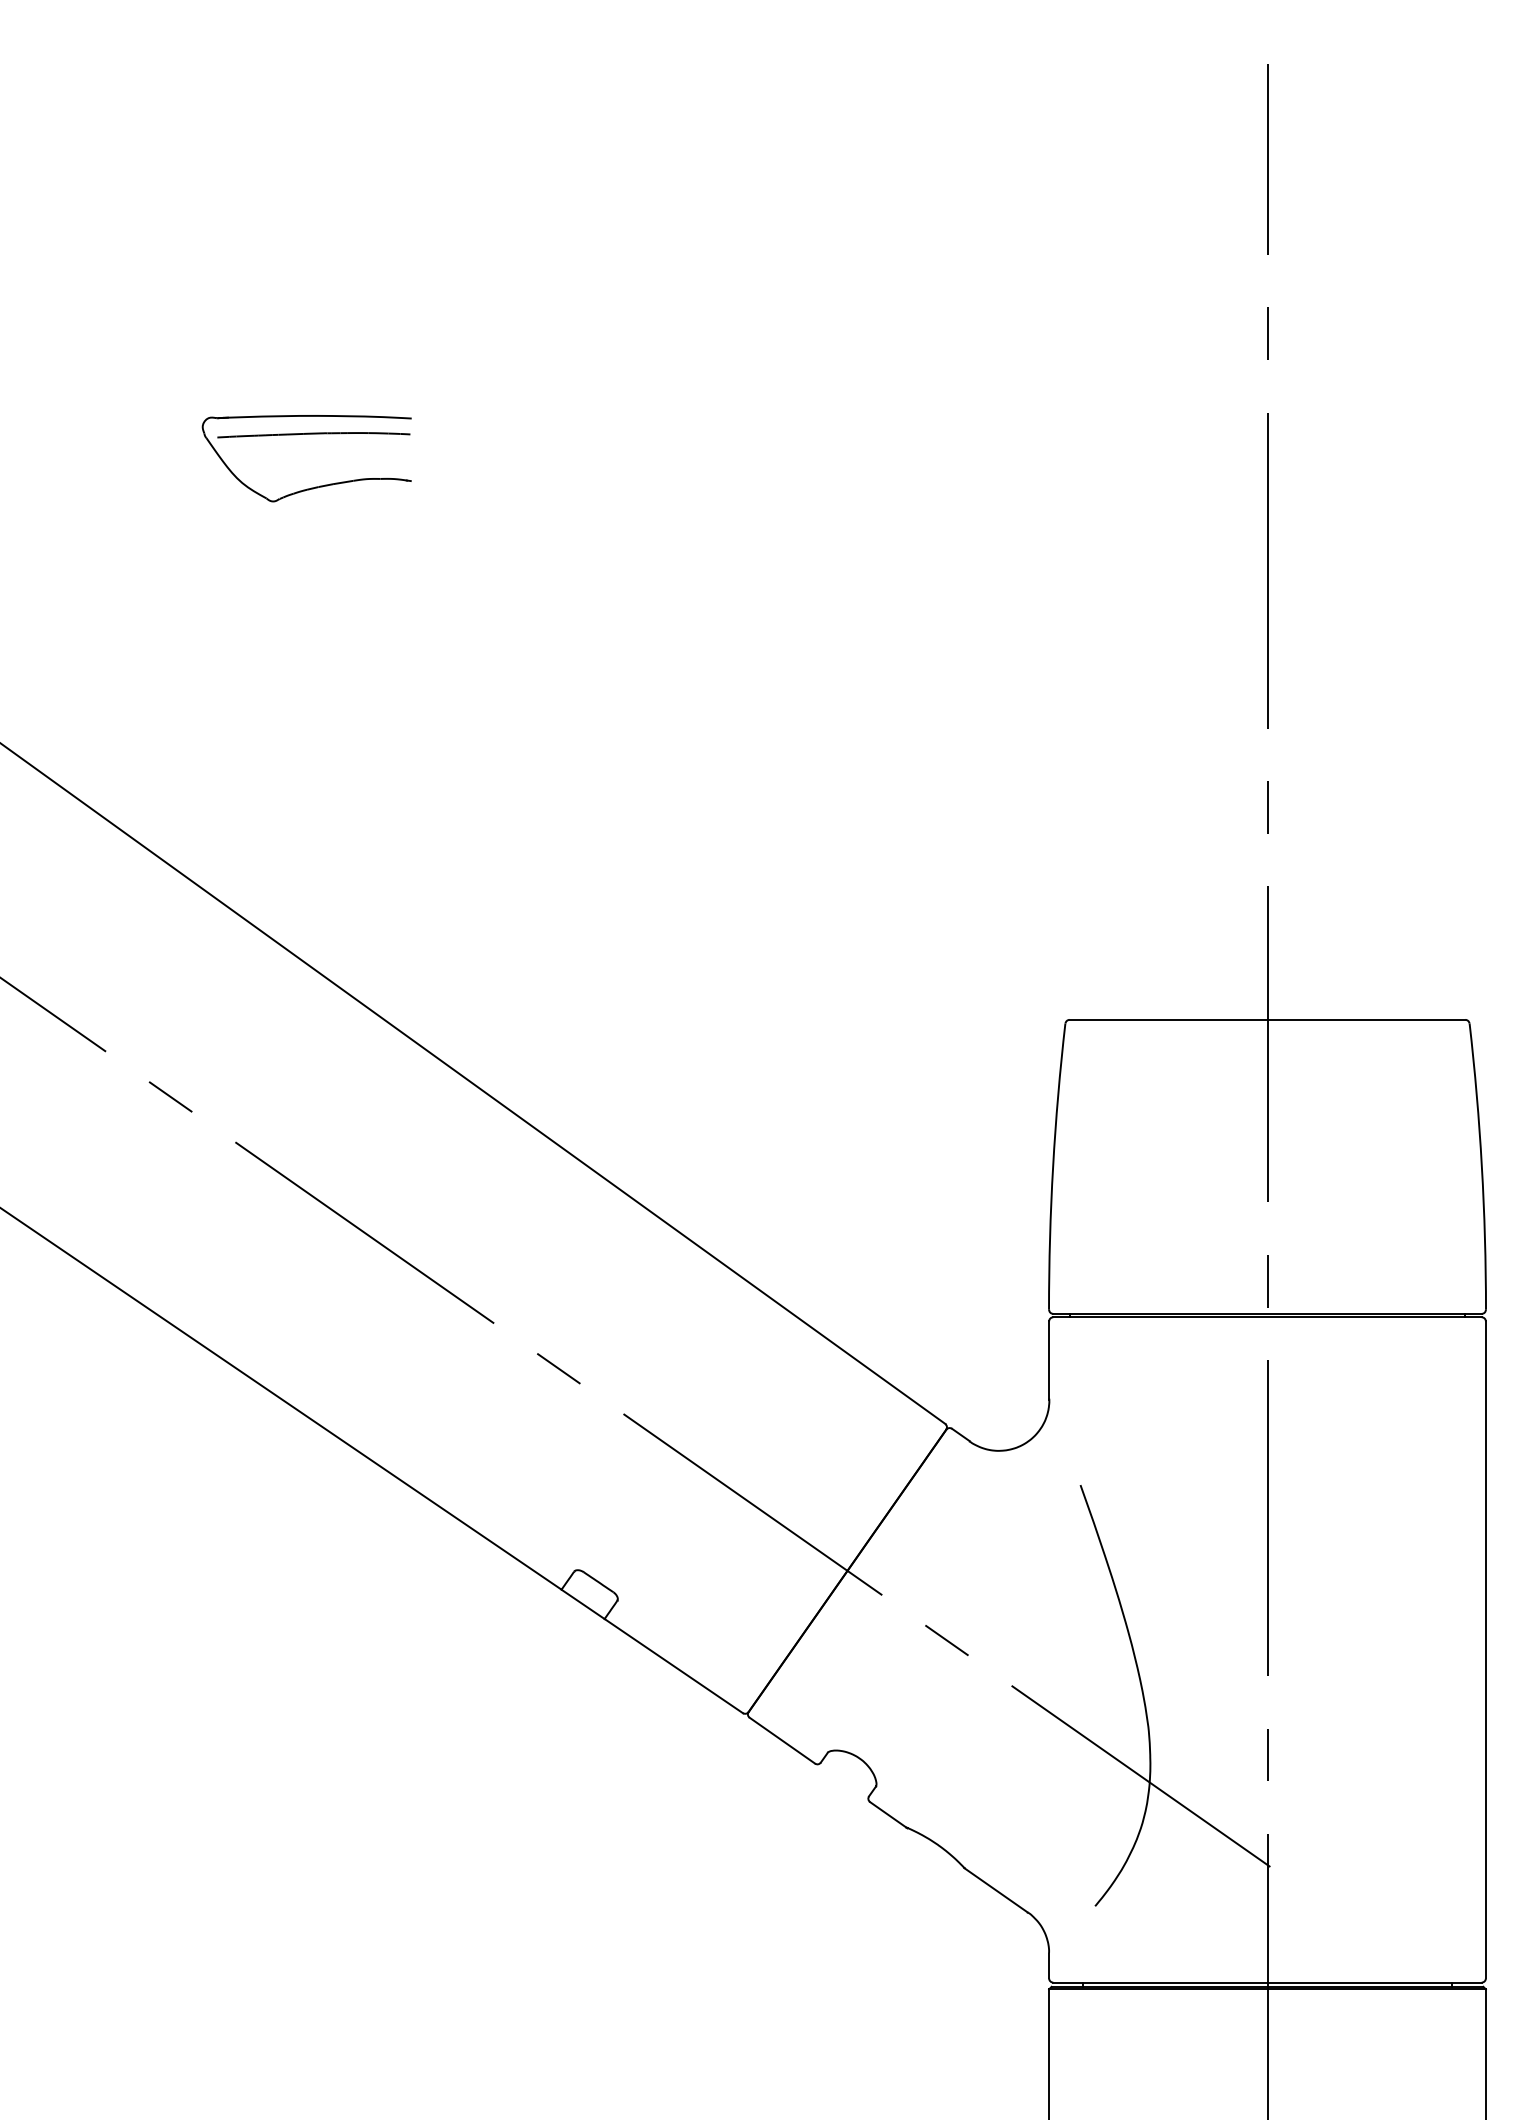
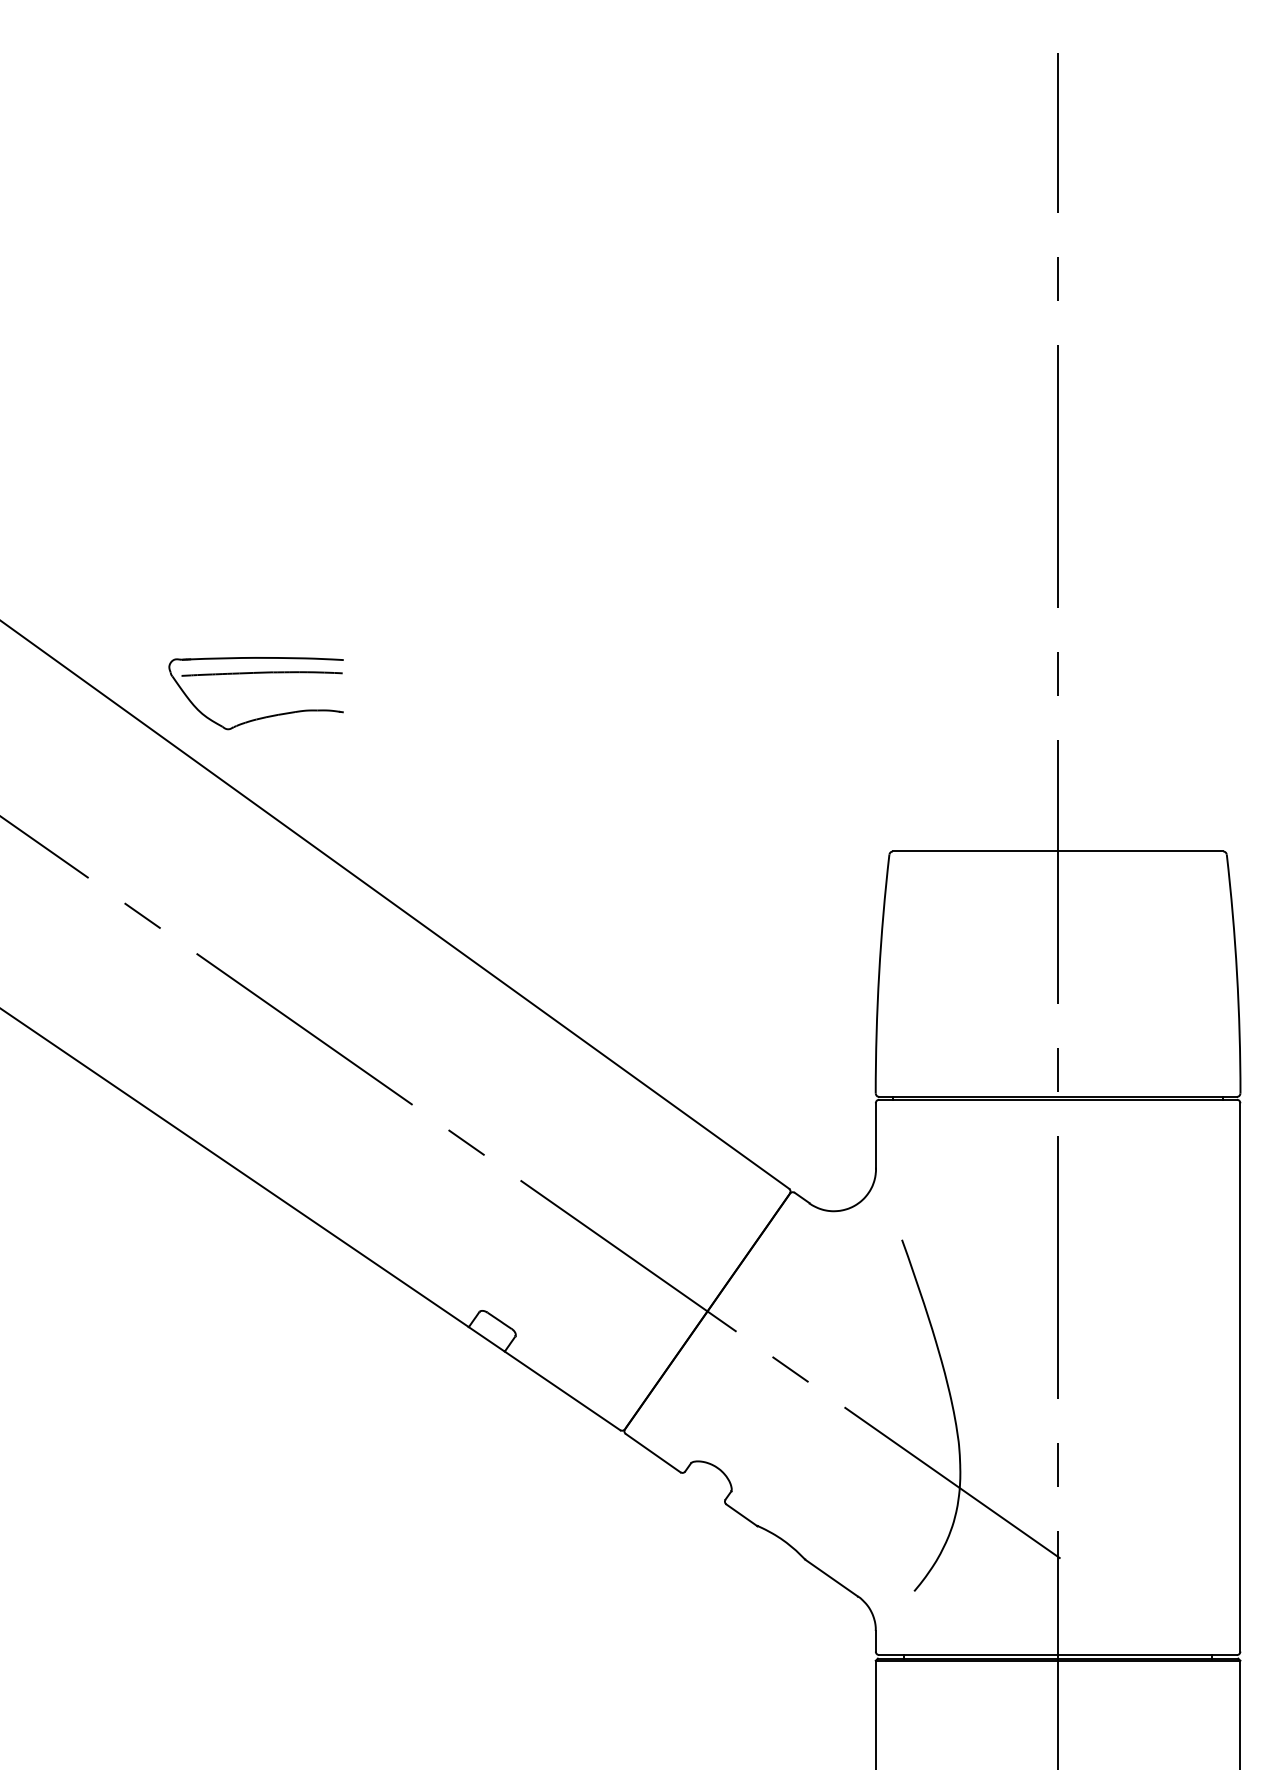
part: (306, 434) -> (255, 673), moved

